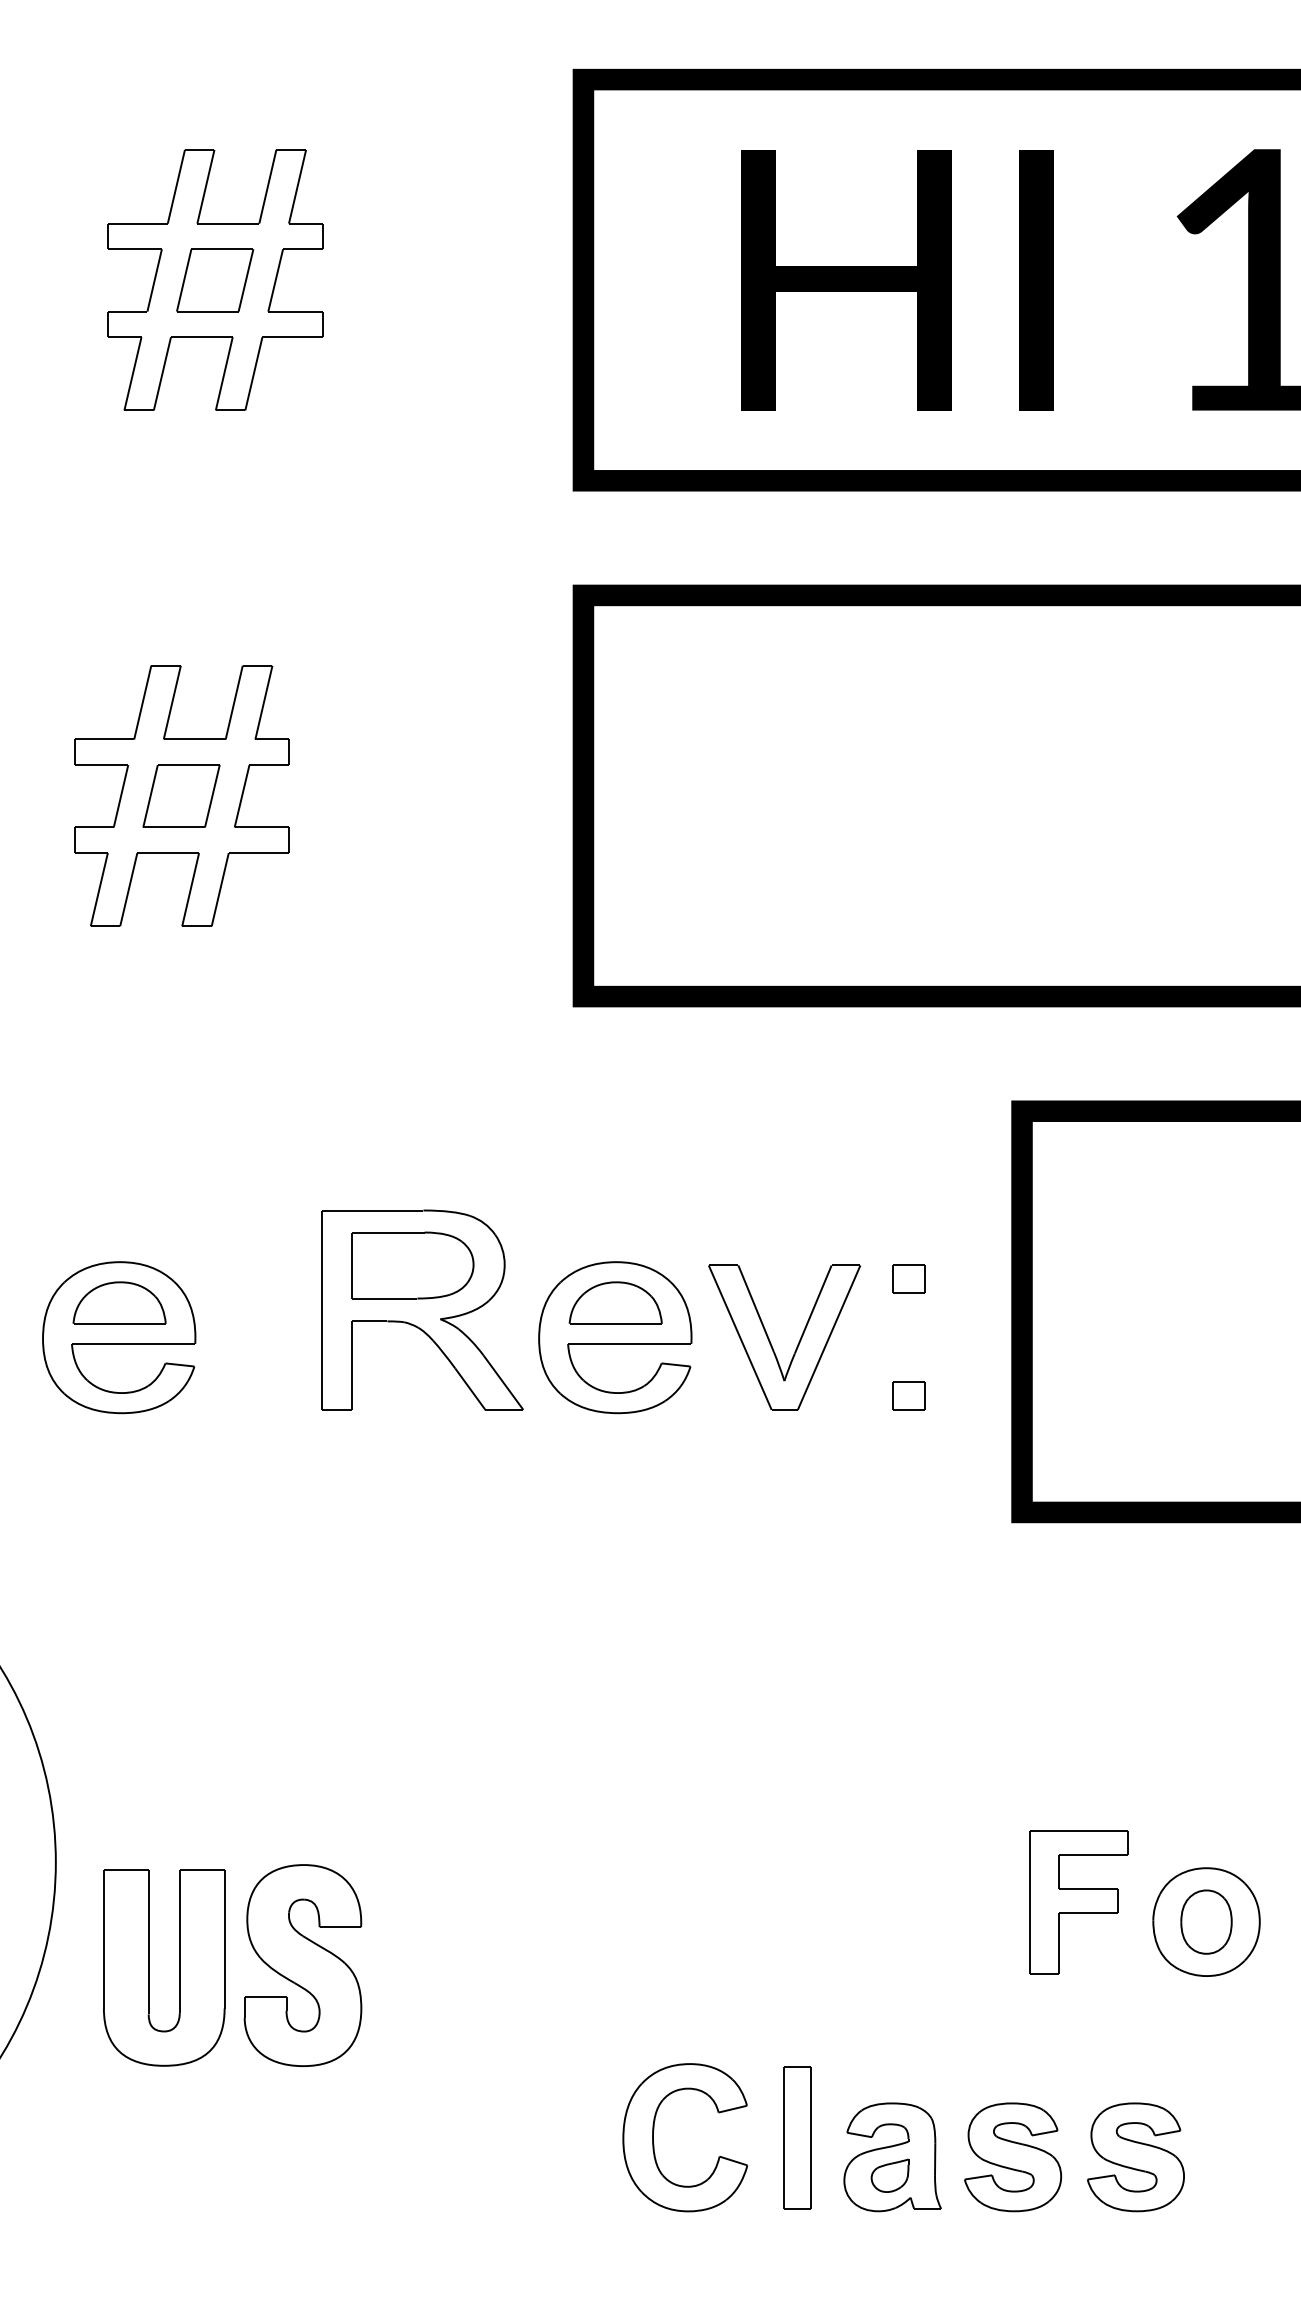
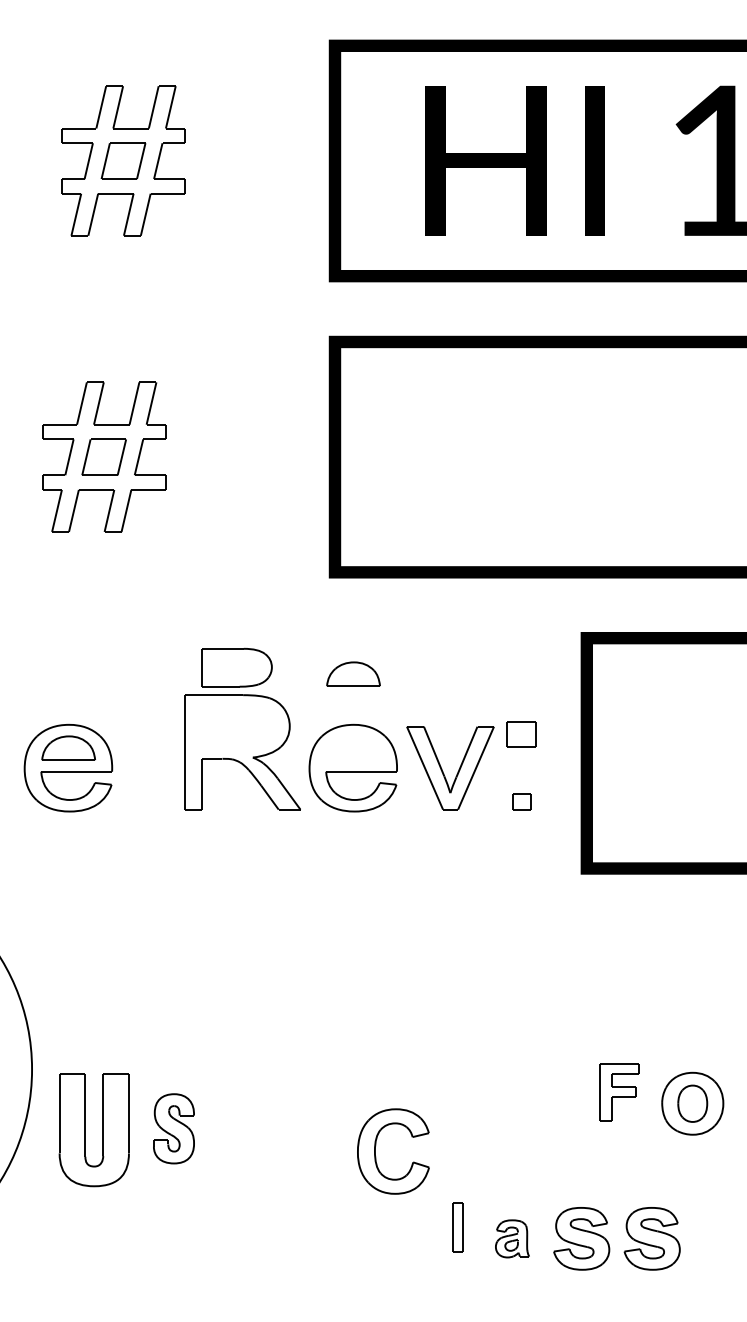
part: (411, 1265) -> (236, 667), moved
part: (908, 1279) -> (521, 734), size x1.6
part: (615, 1301) -> (353, 673), moved
part: (1078, 1902) -> (619, 1092), size x0.7
part: (302, 1965) -> (173, 1128), size x0.6
part: (796, 2137) -> (457, 1227), size x0.6
part: (655, 2146) -> (376, 1156), moved
part: (892, 2156) -> (512, 1238), size x0.6

